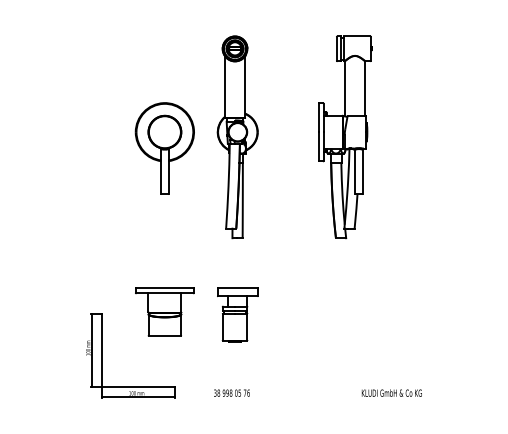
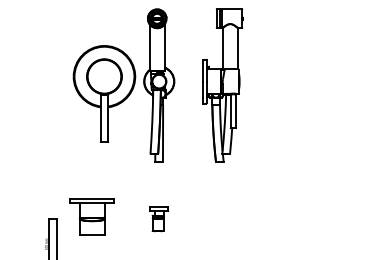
part: (345, 137) -> (223, 85), moved
part: (164, 148) -> (104, 93), size x1.4
part: (164, 311) -> (91, 216), moved
part: (237, 314) -> (159, 219), size x0.6

